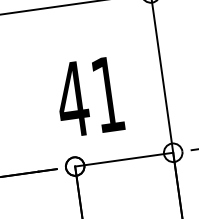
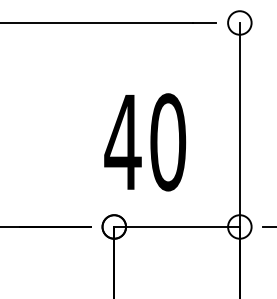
text: (108, 94) -> (168, 142), 41 -> 40

